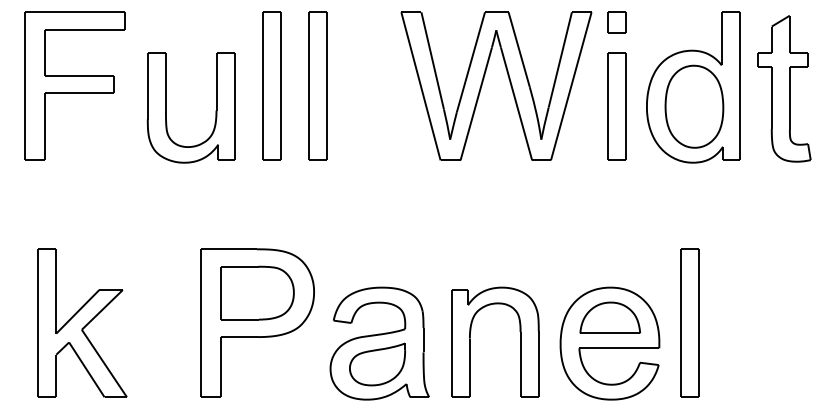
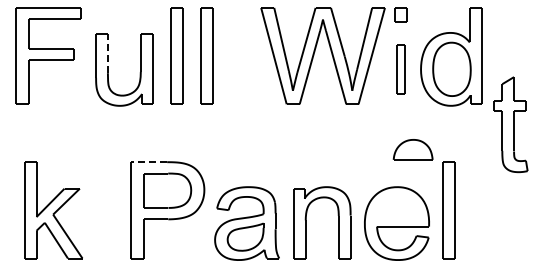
line: (165, 82) -> (107, 53), solid -> dashed
part: (784, 88) -> (510, 124), moved
part: (615, 105) -> (400, 68), size x0.7
line: (228, 249) -> (148, 162), solid -> dashed
part: (609, 317) -> (412, 149), moved

